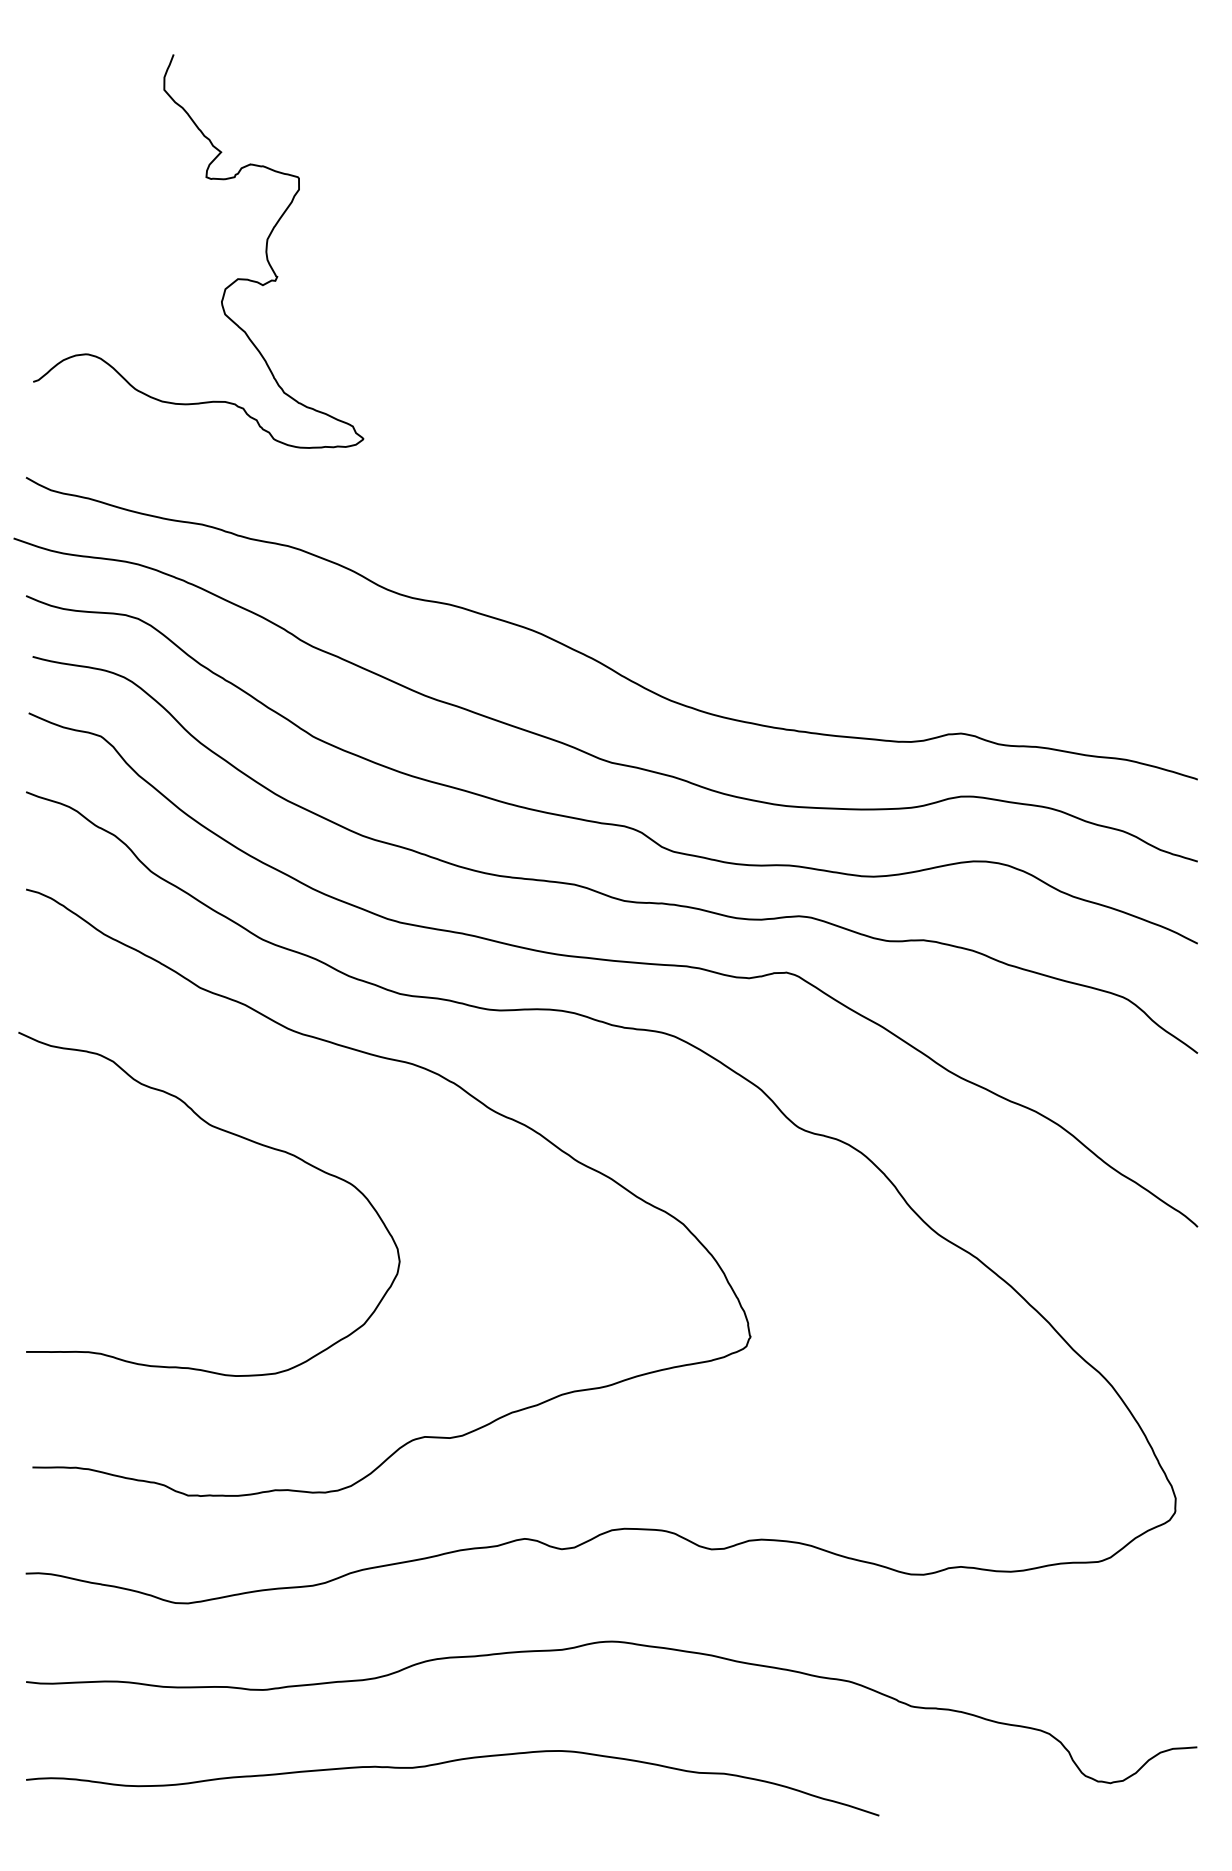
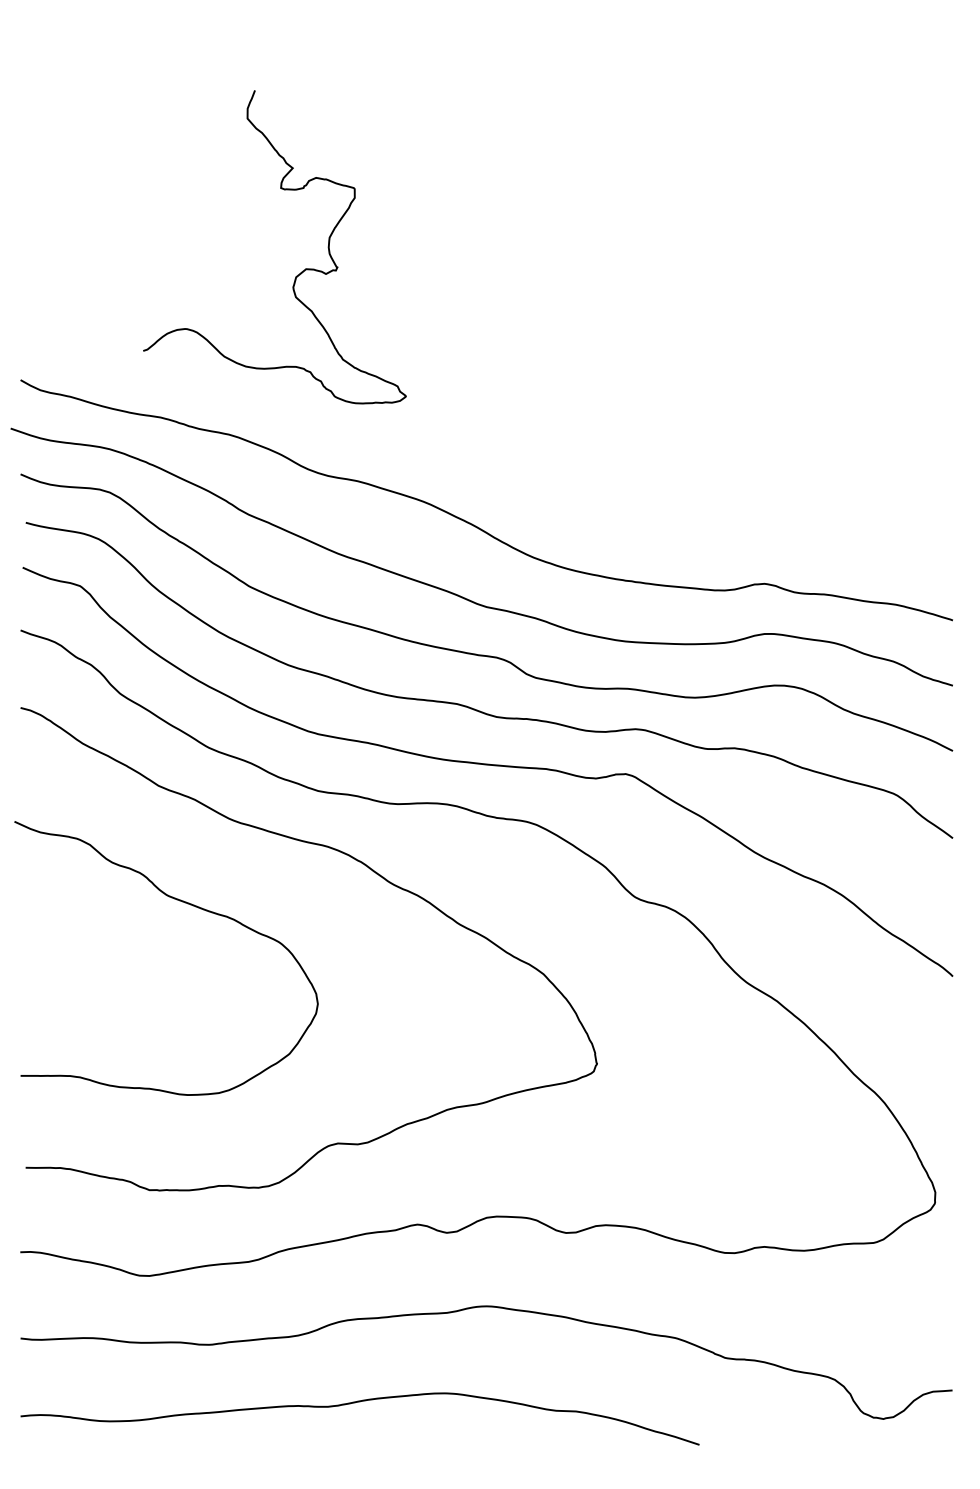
curve: (225, 287) -> (296, 275), moved

